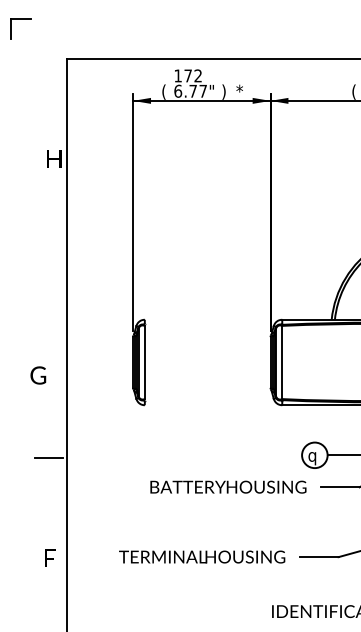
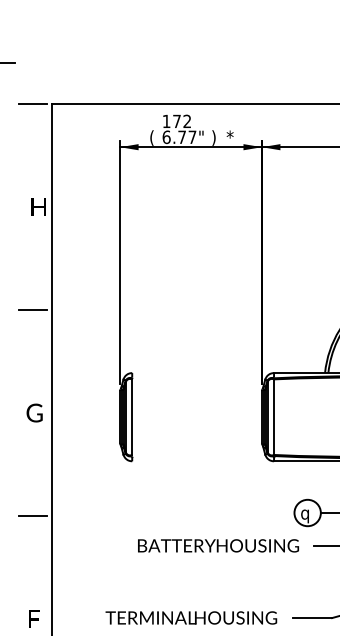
line: (48, 58) -> (32, 103), added
line: (48, 258) -> (32, 309), added
text: (38, 375) -> (34, 413), moved

